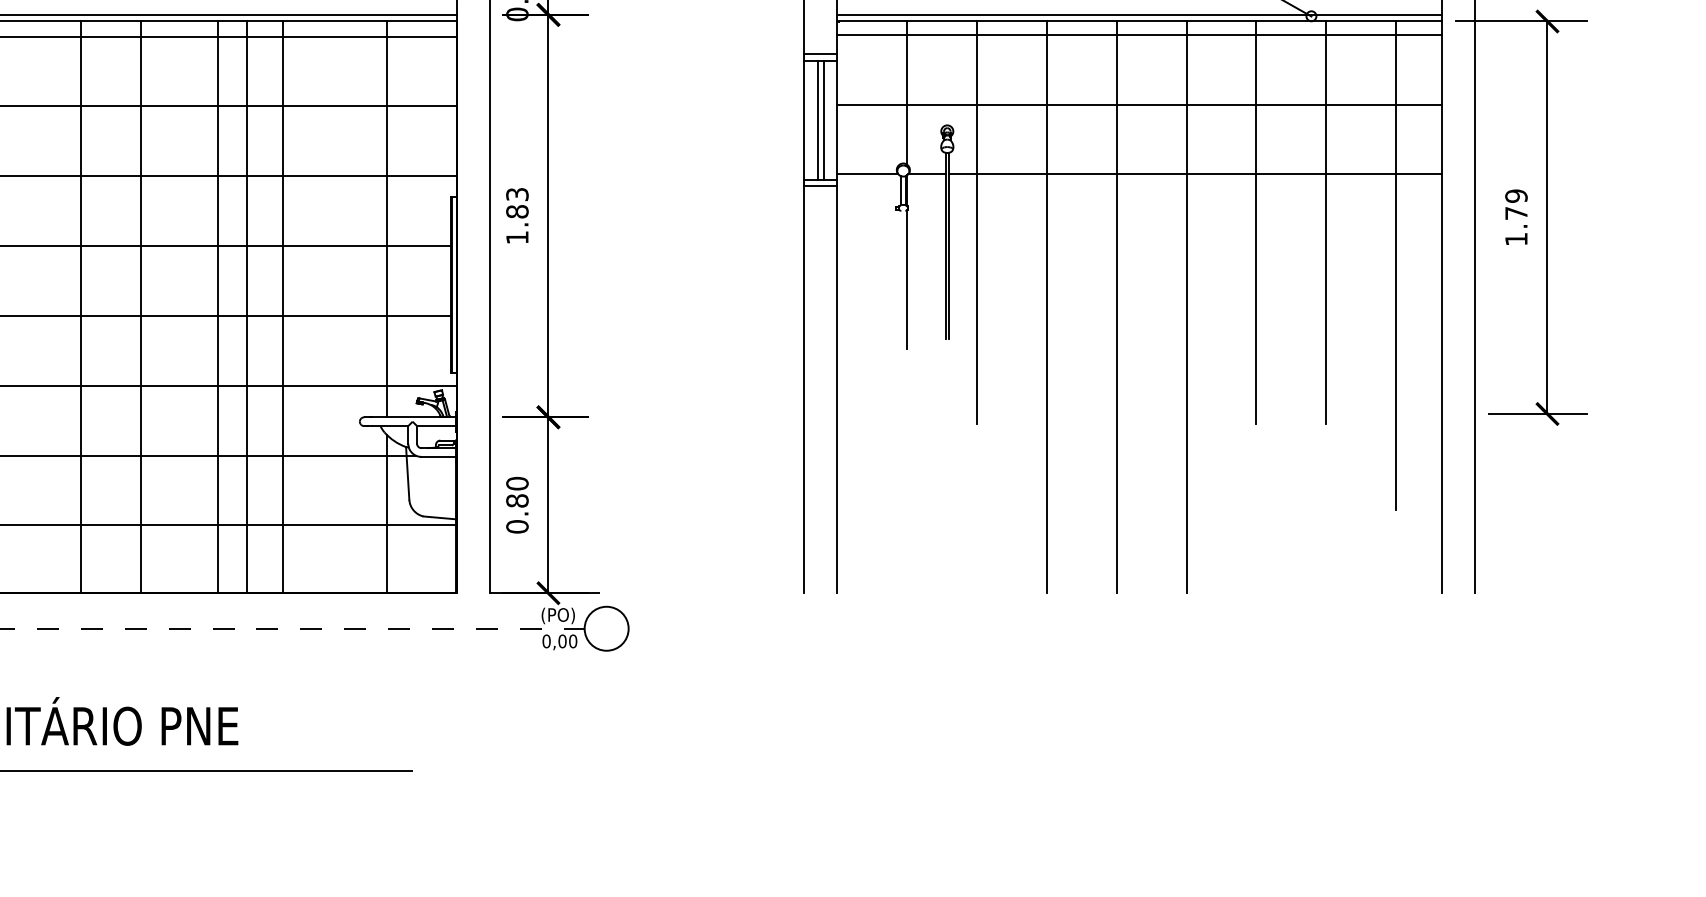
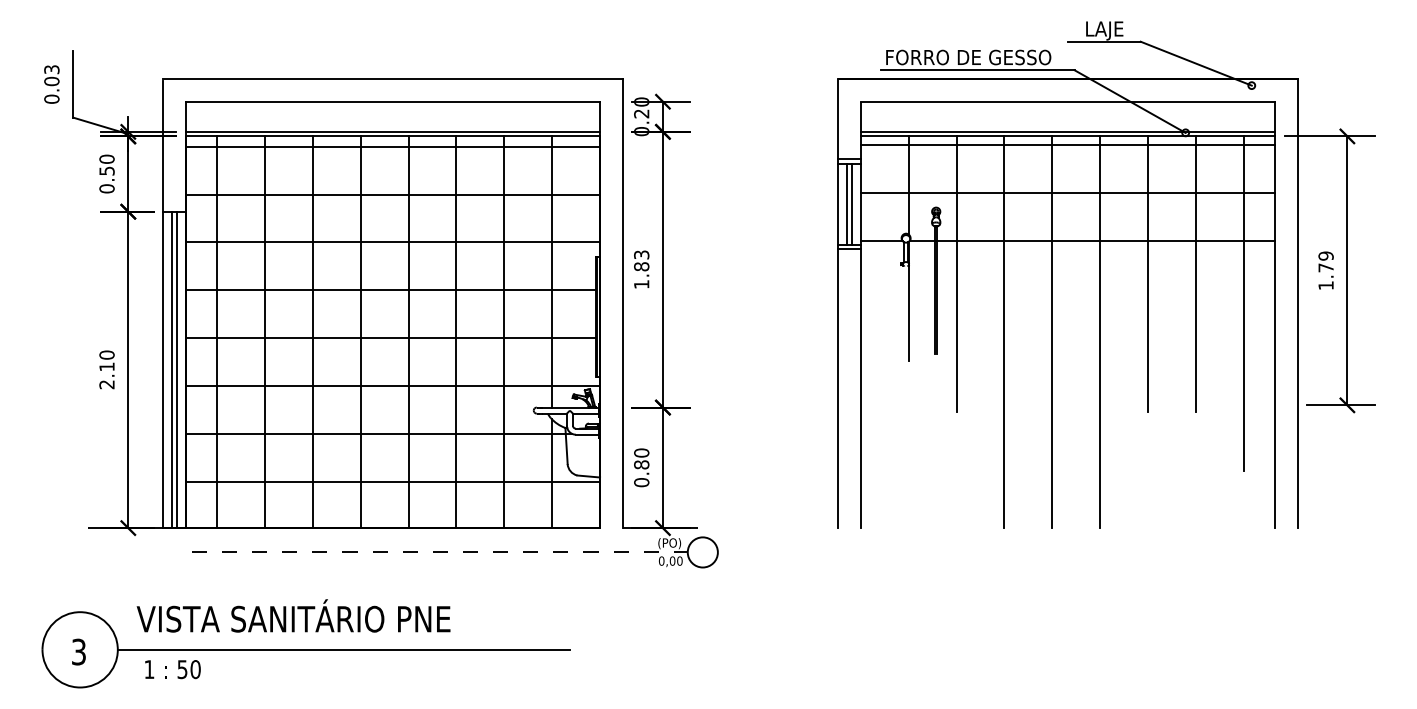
line: (80, 307) -> (312, 332), moved
line: (140, 307) -> (360, 332), moved
line: (217, 307) -> (408, 332), moved
line: (283, 307) -> (504, 332), moved

